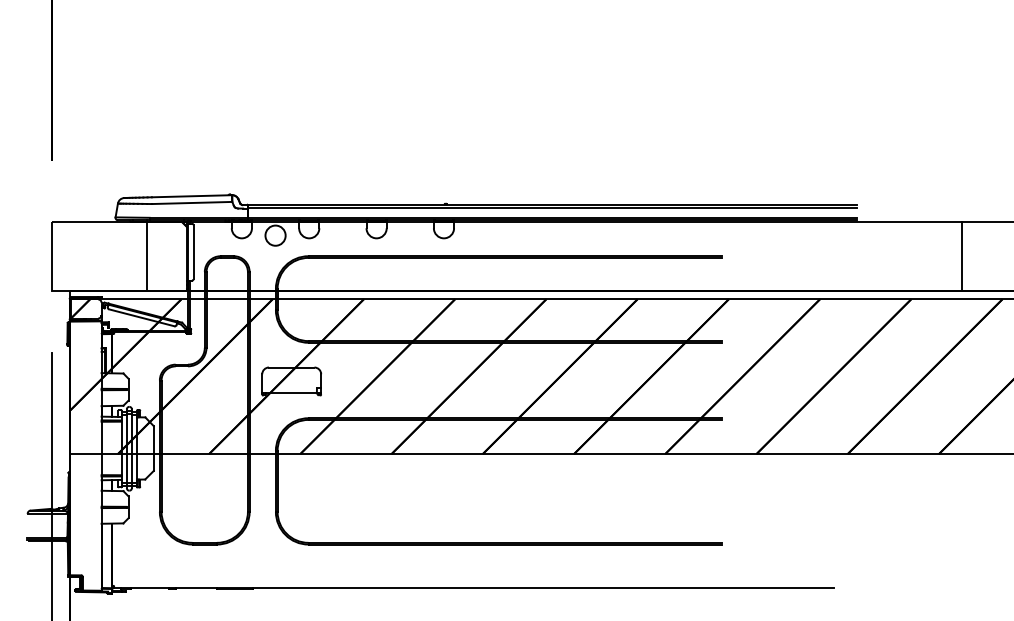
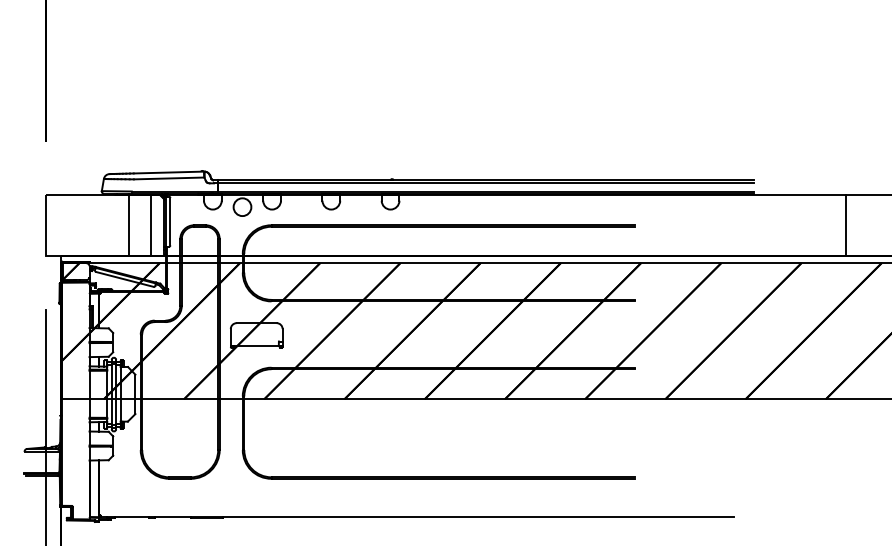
line: (171, 255) -> (150, 224), added

